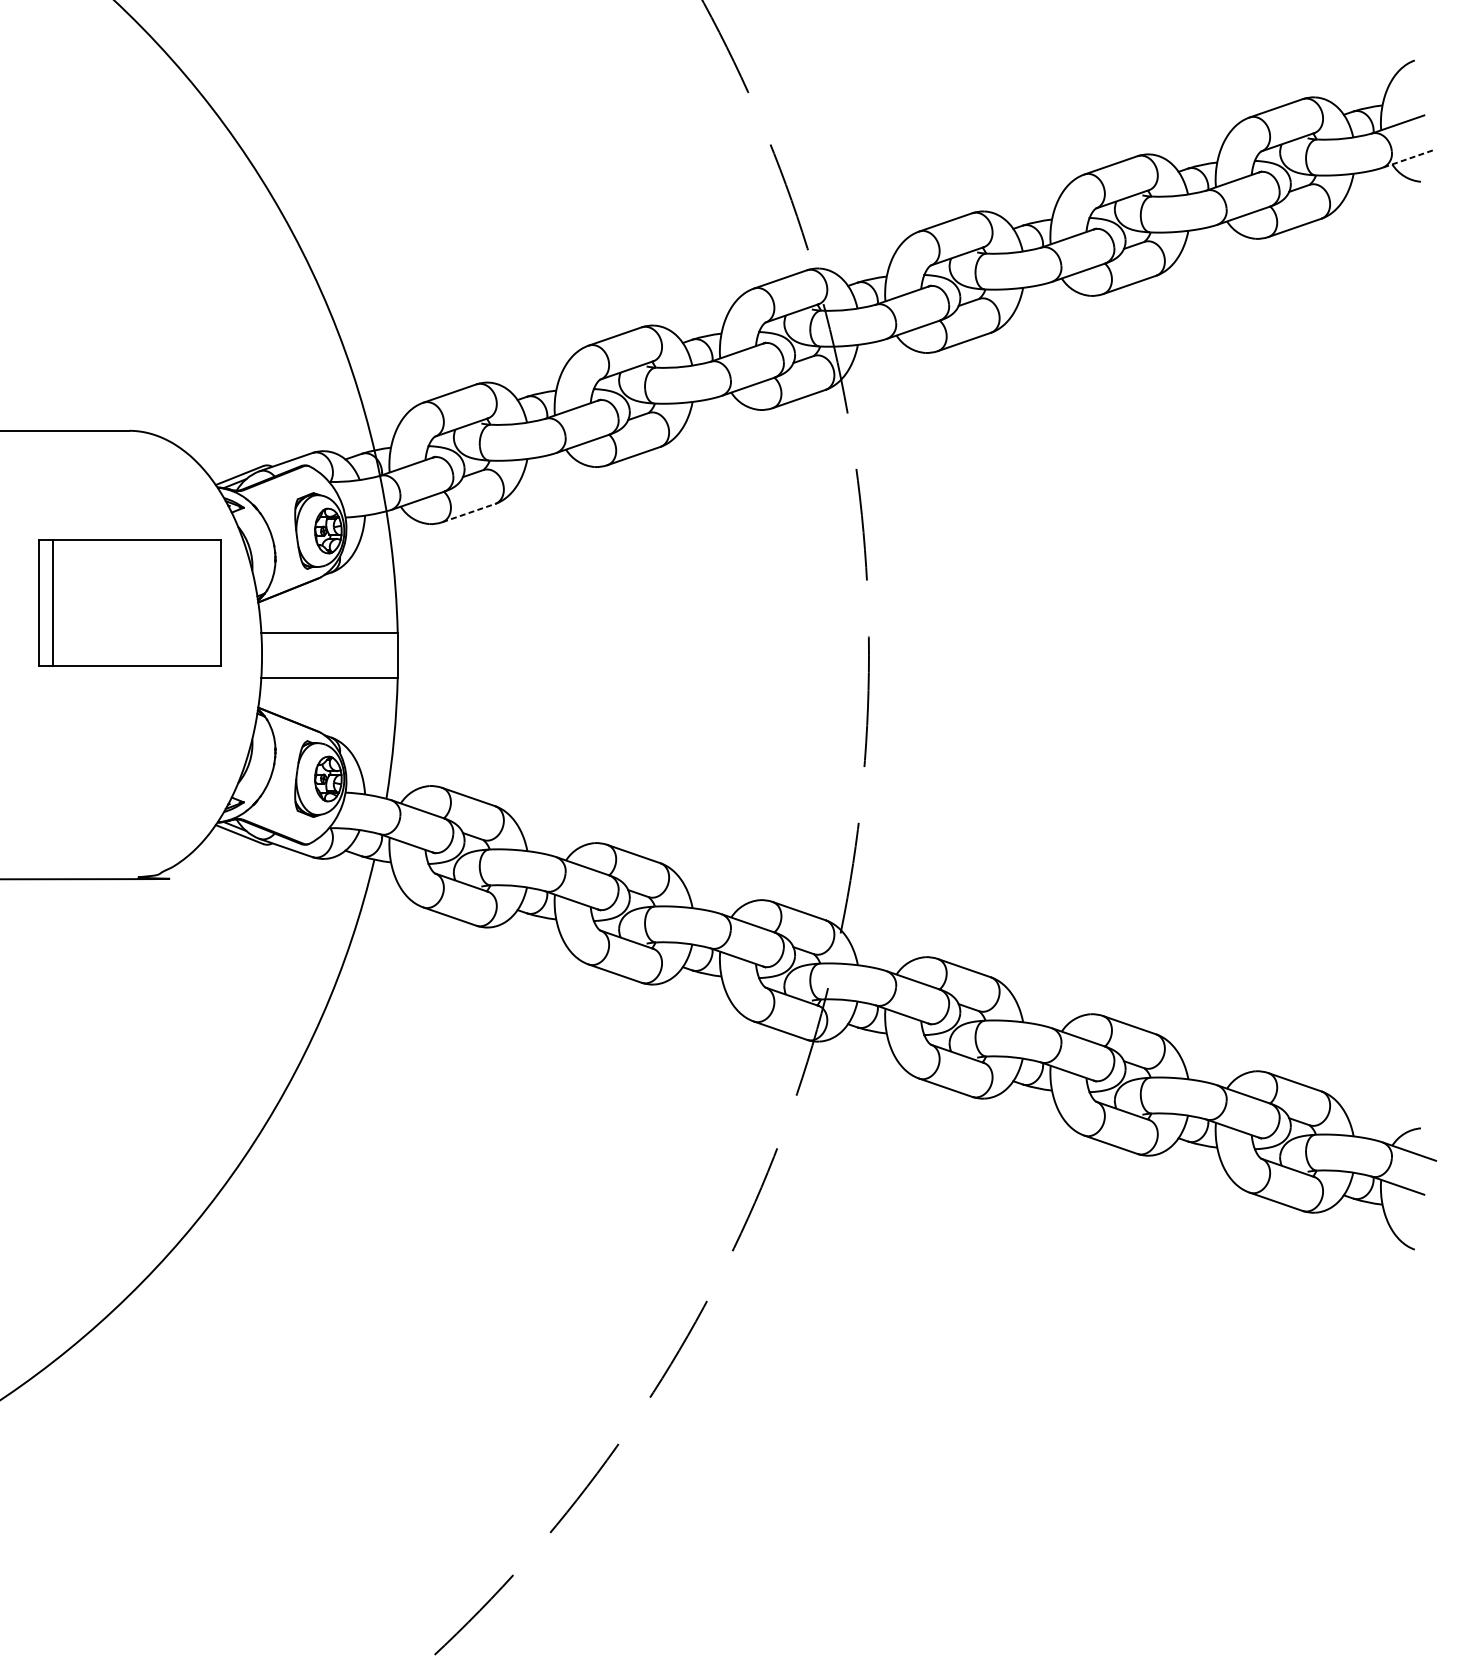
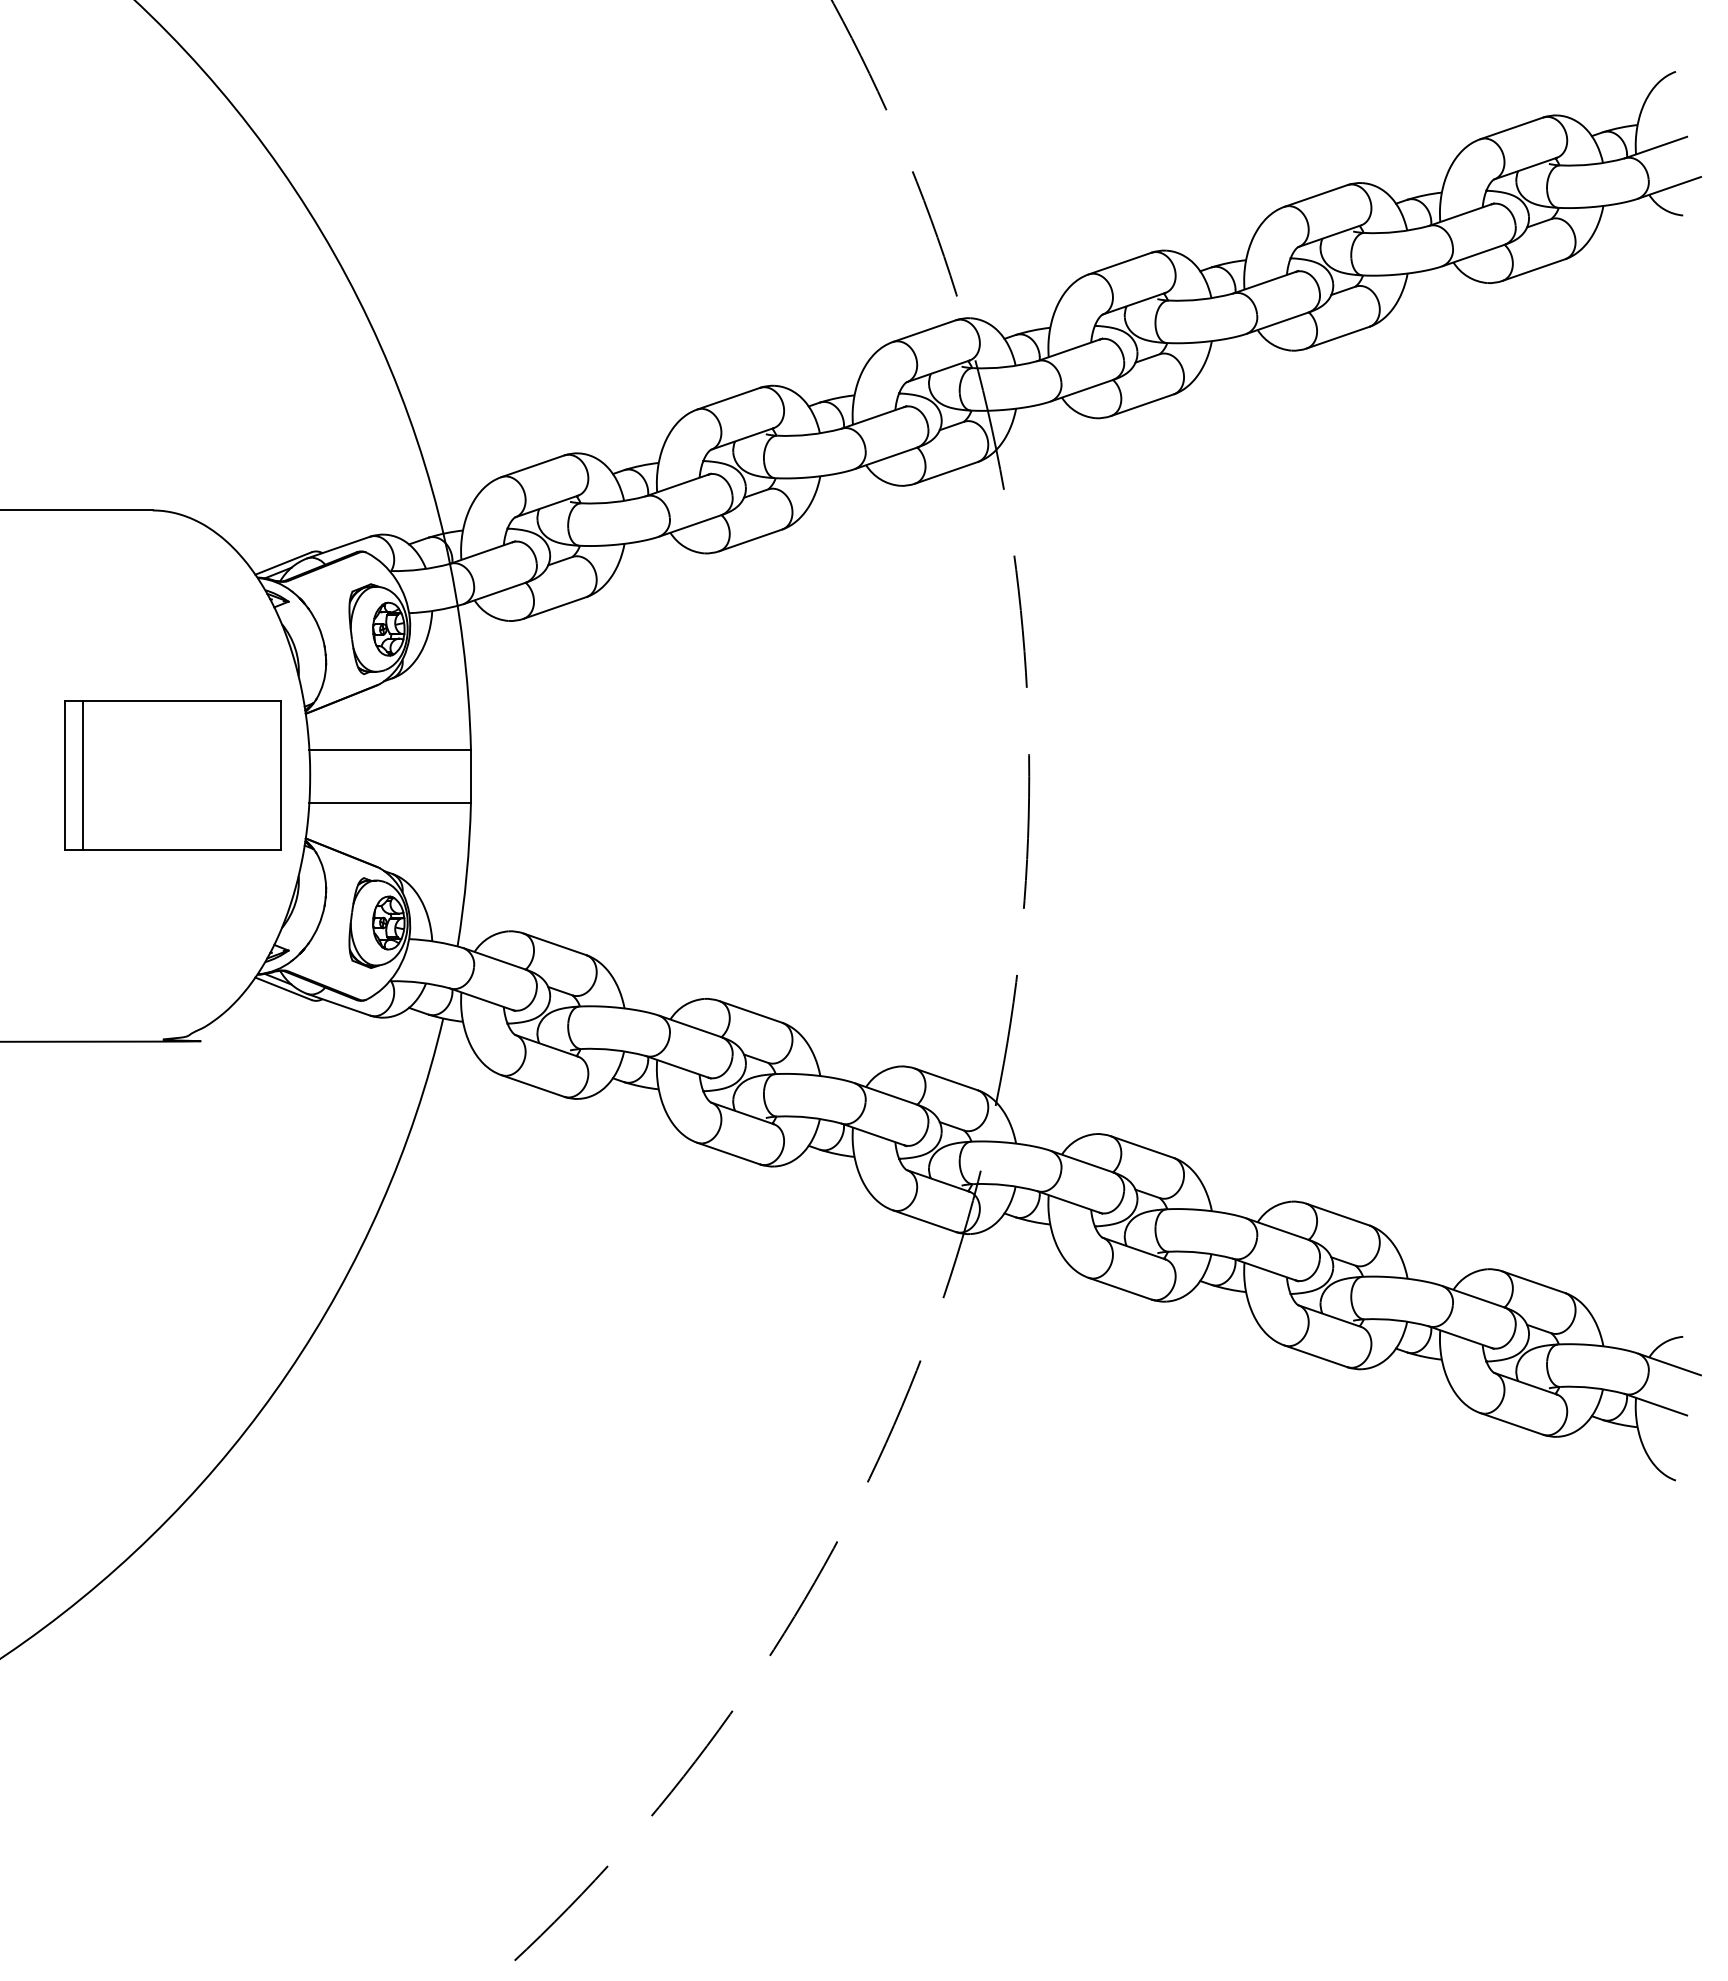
line: (1410, 158) -> (1670, 187), dashed -> solid
line: (469, 512) -> (555, 607), dashed -> solid
part: (128, 603) -> (172, 775), moved

